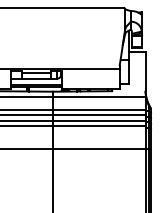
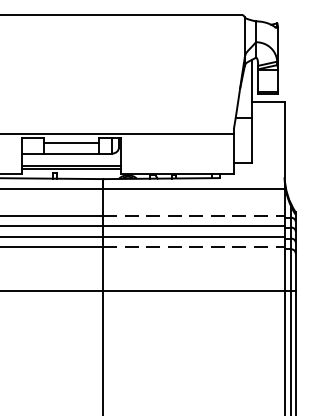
line: (99, 110) -> (194, 215), solid -> dashed
line: (99, 126) -> (194, 247), solid -> dashed

